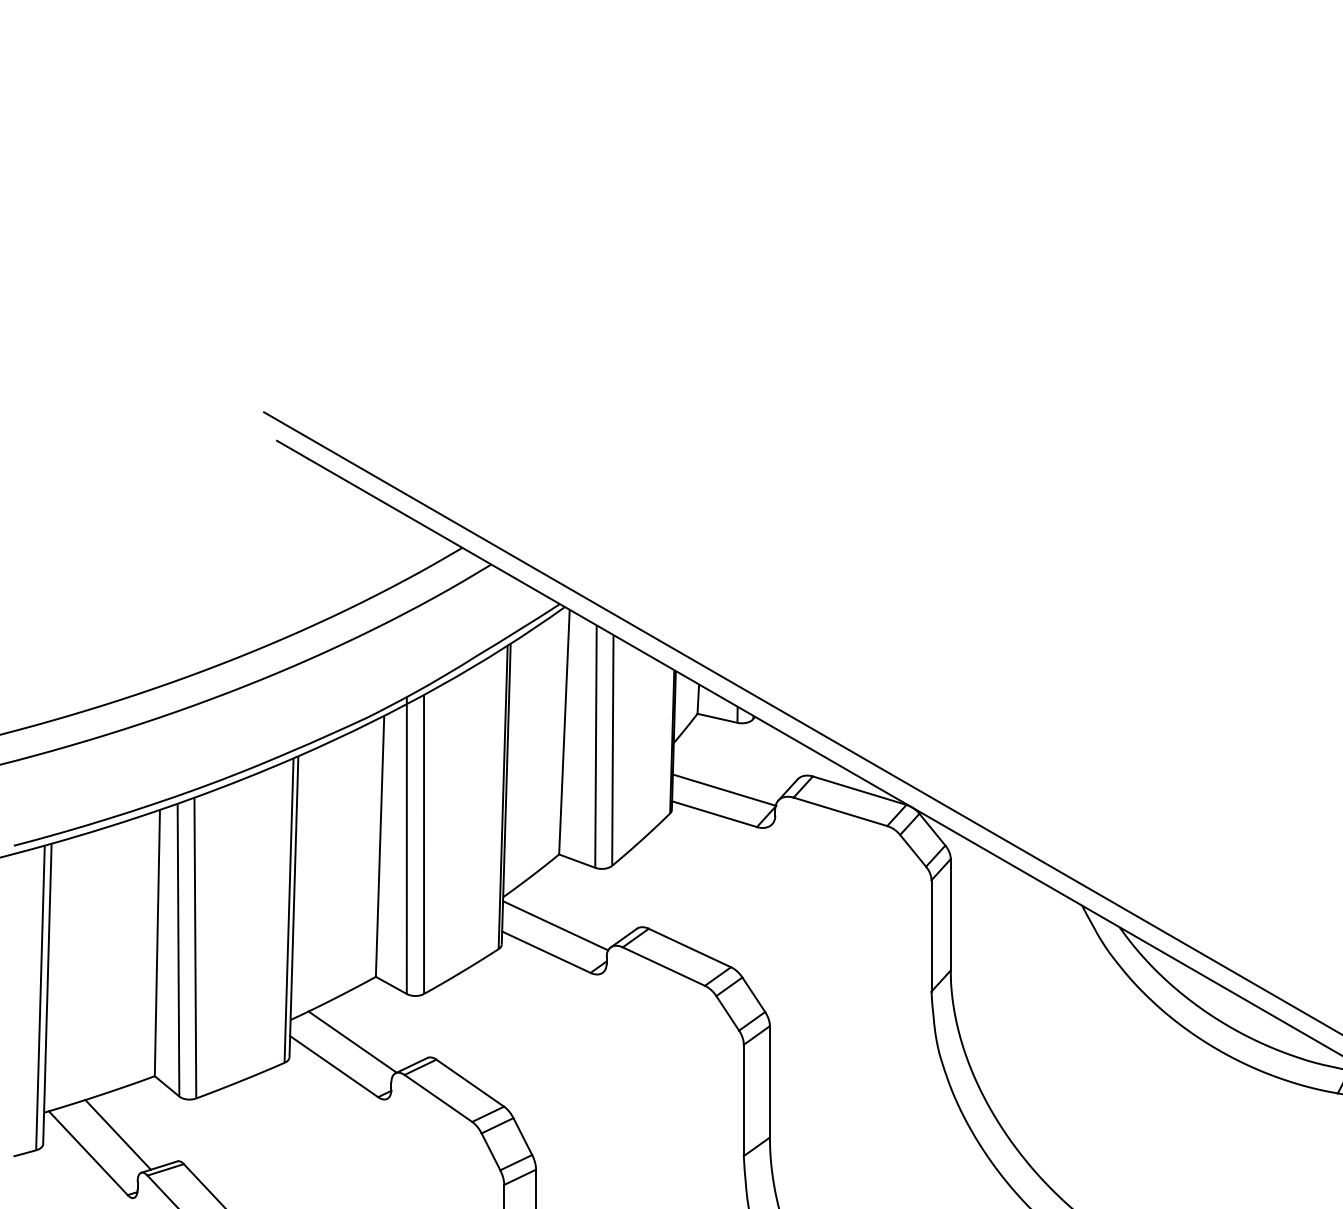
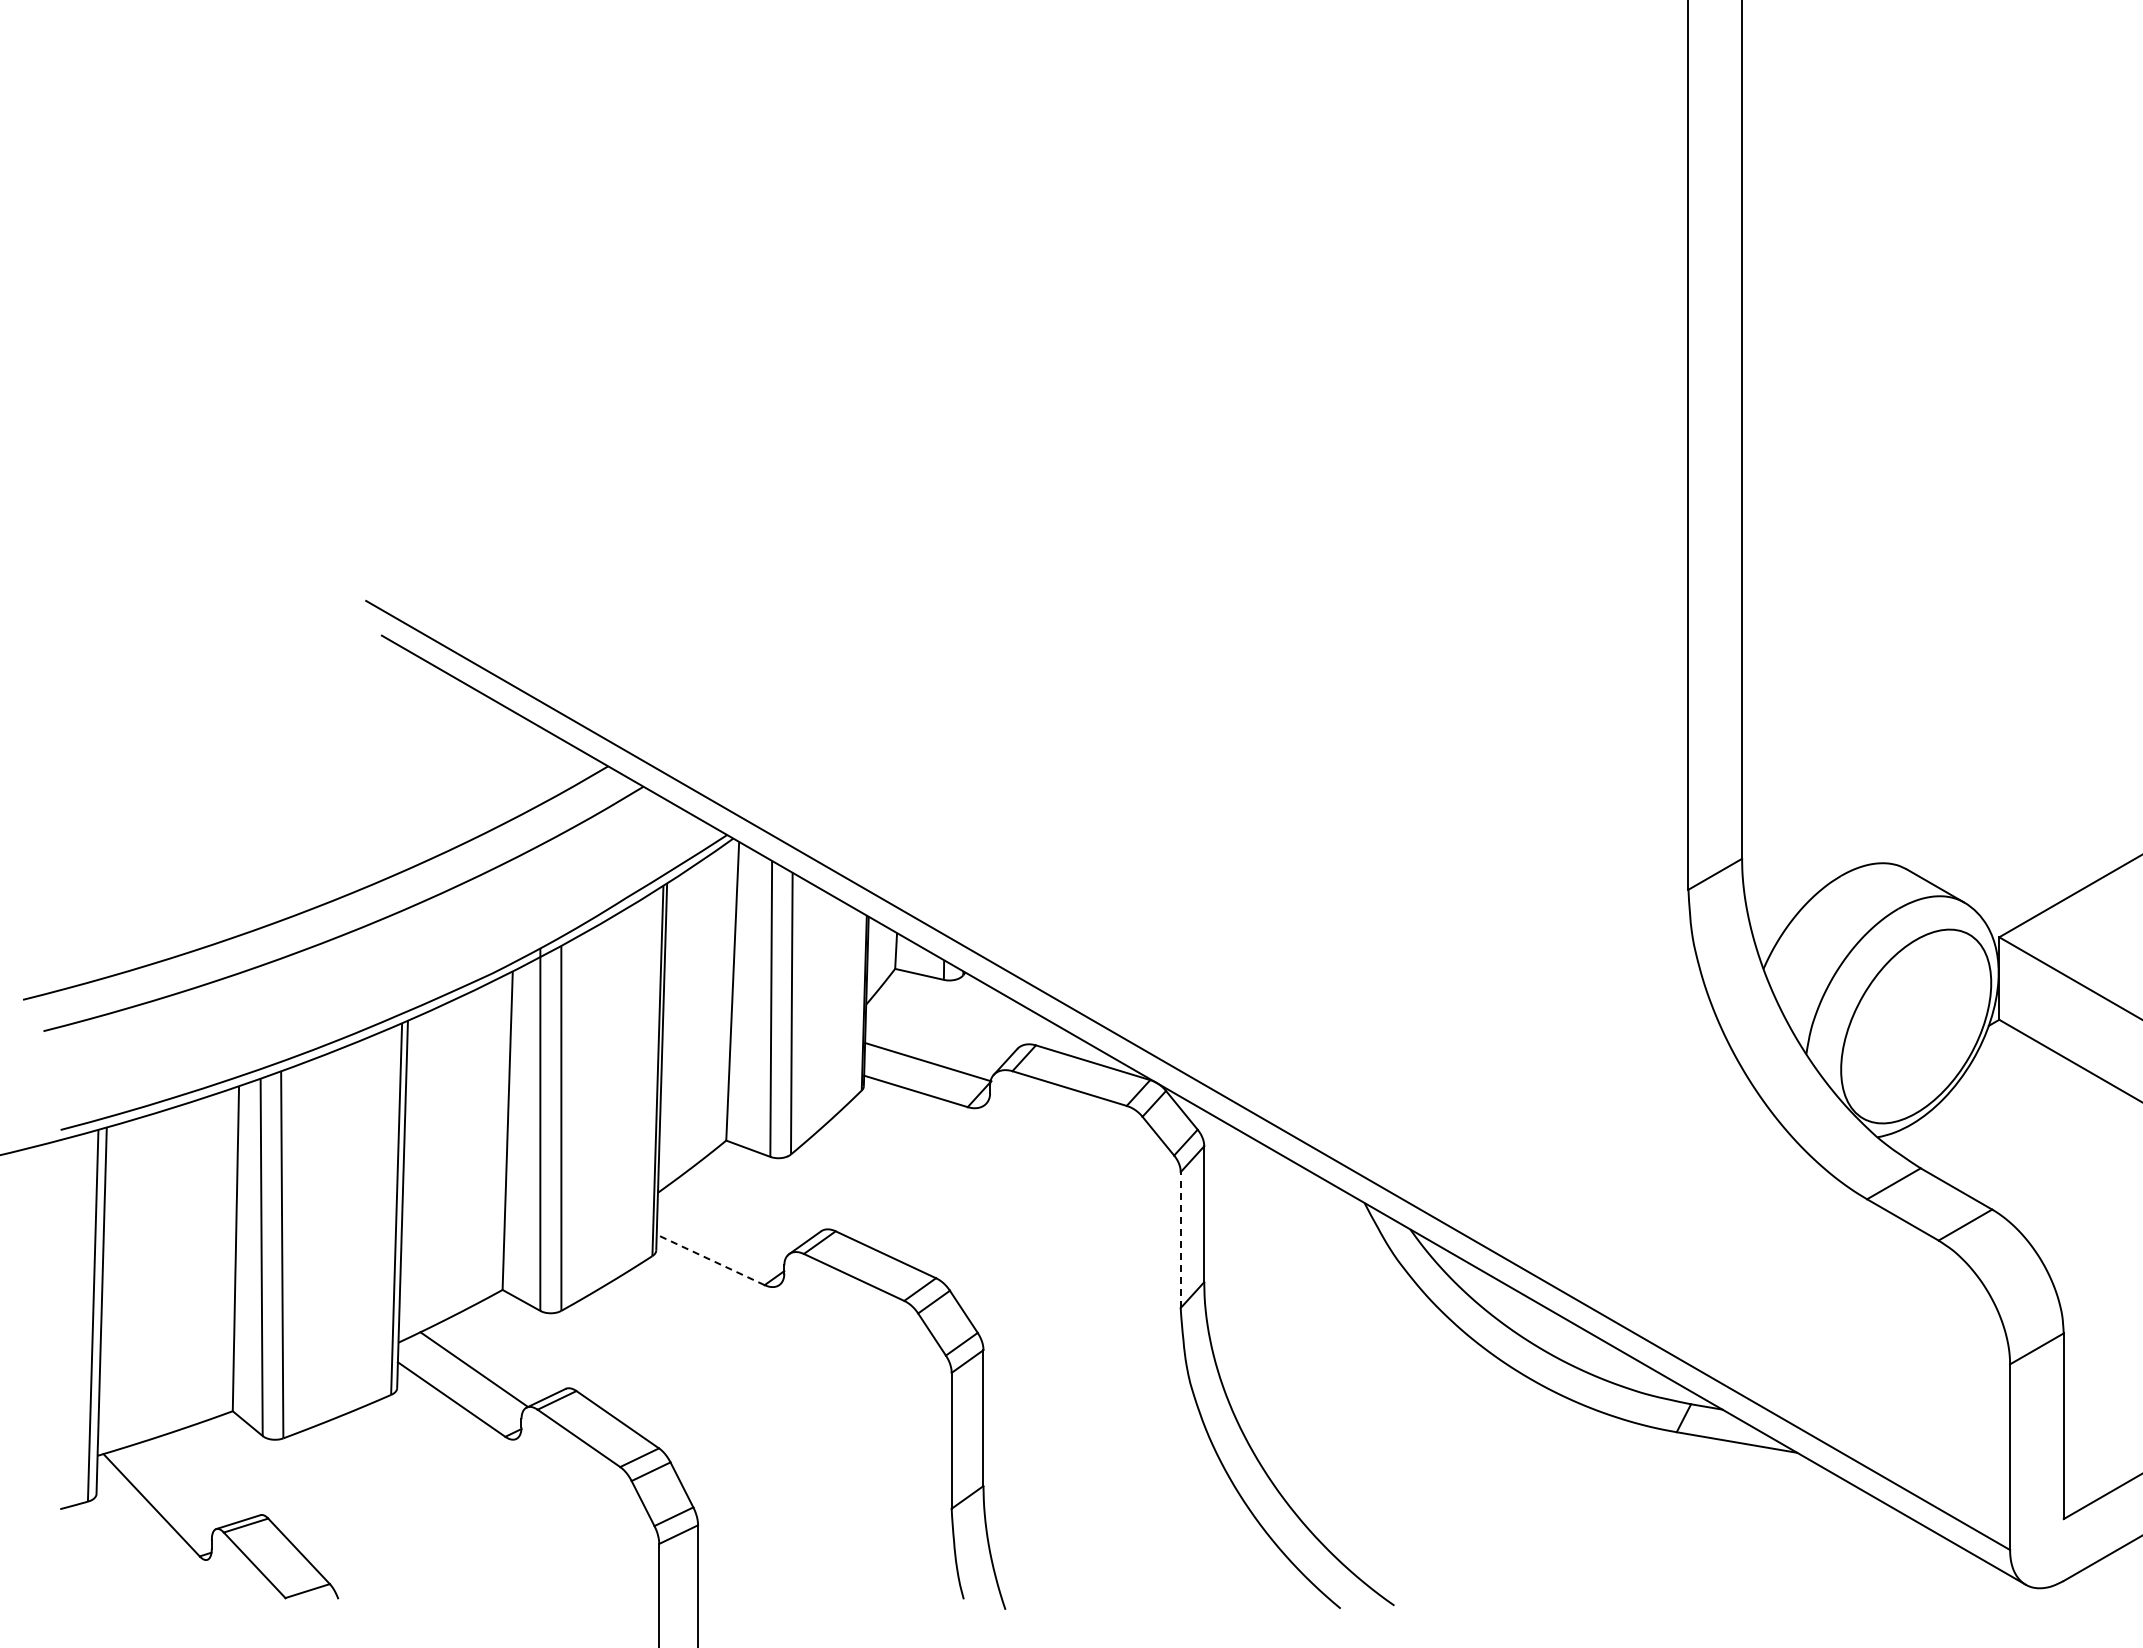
line: (555, 925) -> (721, 1227), removed
line: (931, 936) -> (1180, 1240), solid -> dashed
line: (546, 951) -> (710, 1259), solid -> dashed
line: (118, 1134) -> (188, 1482), removed

